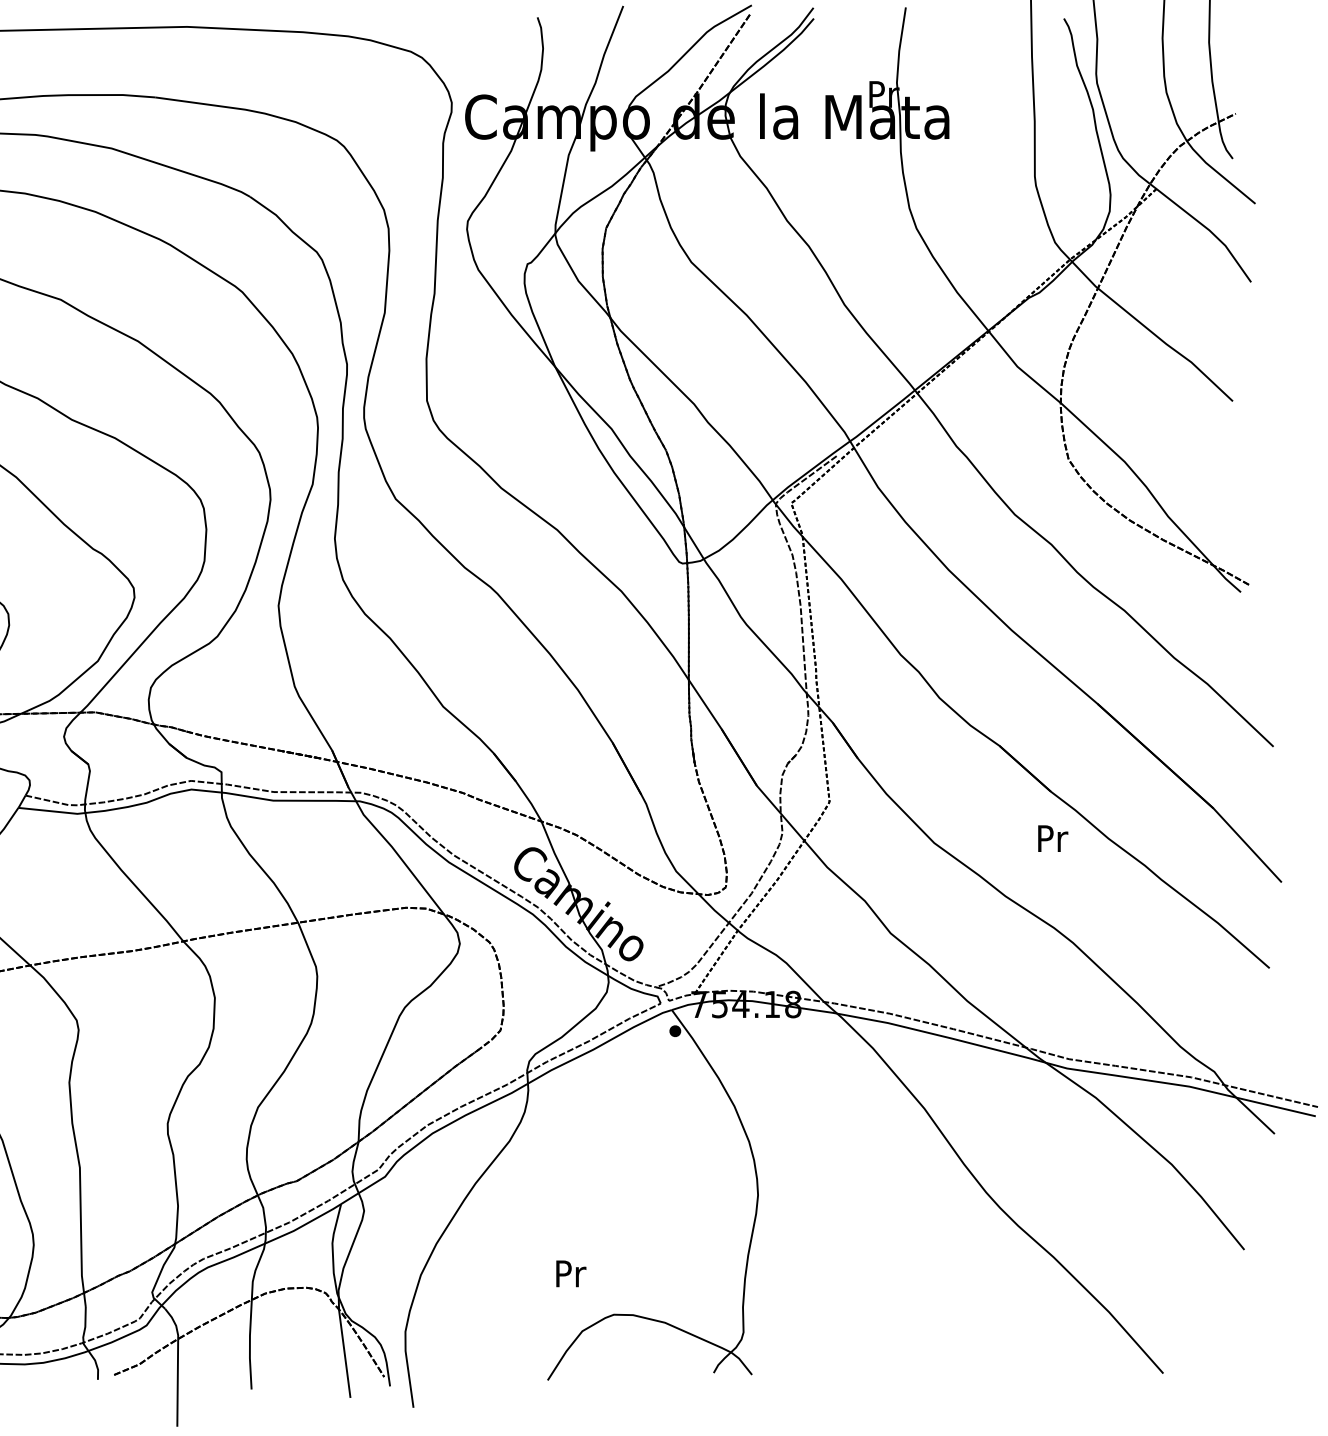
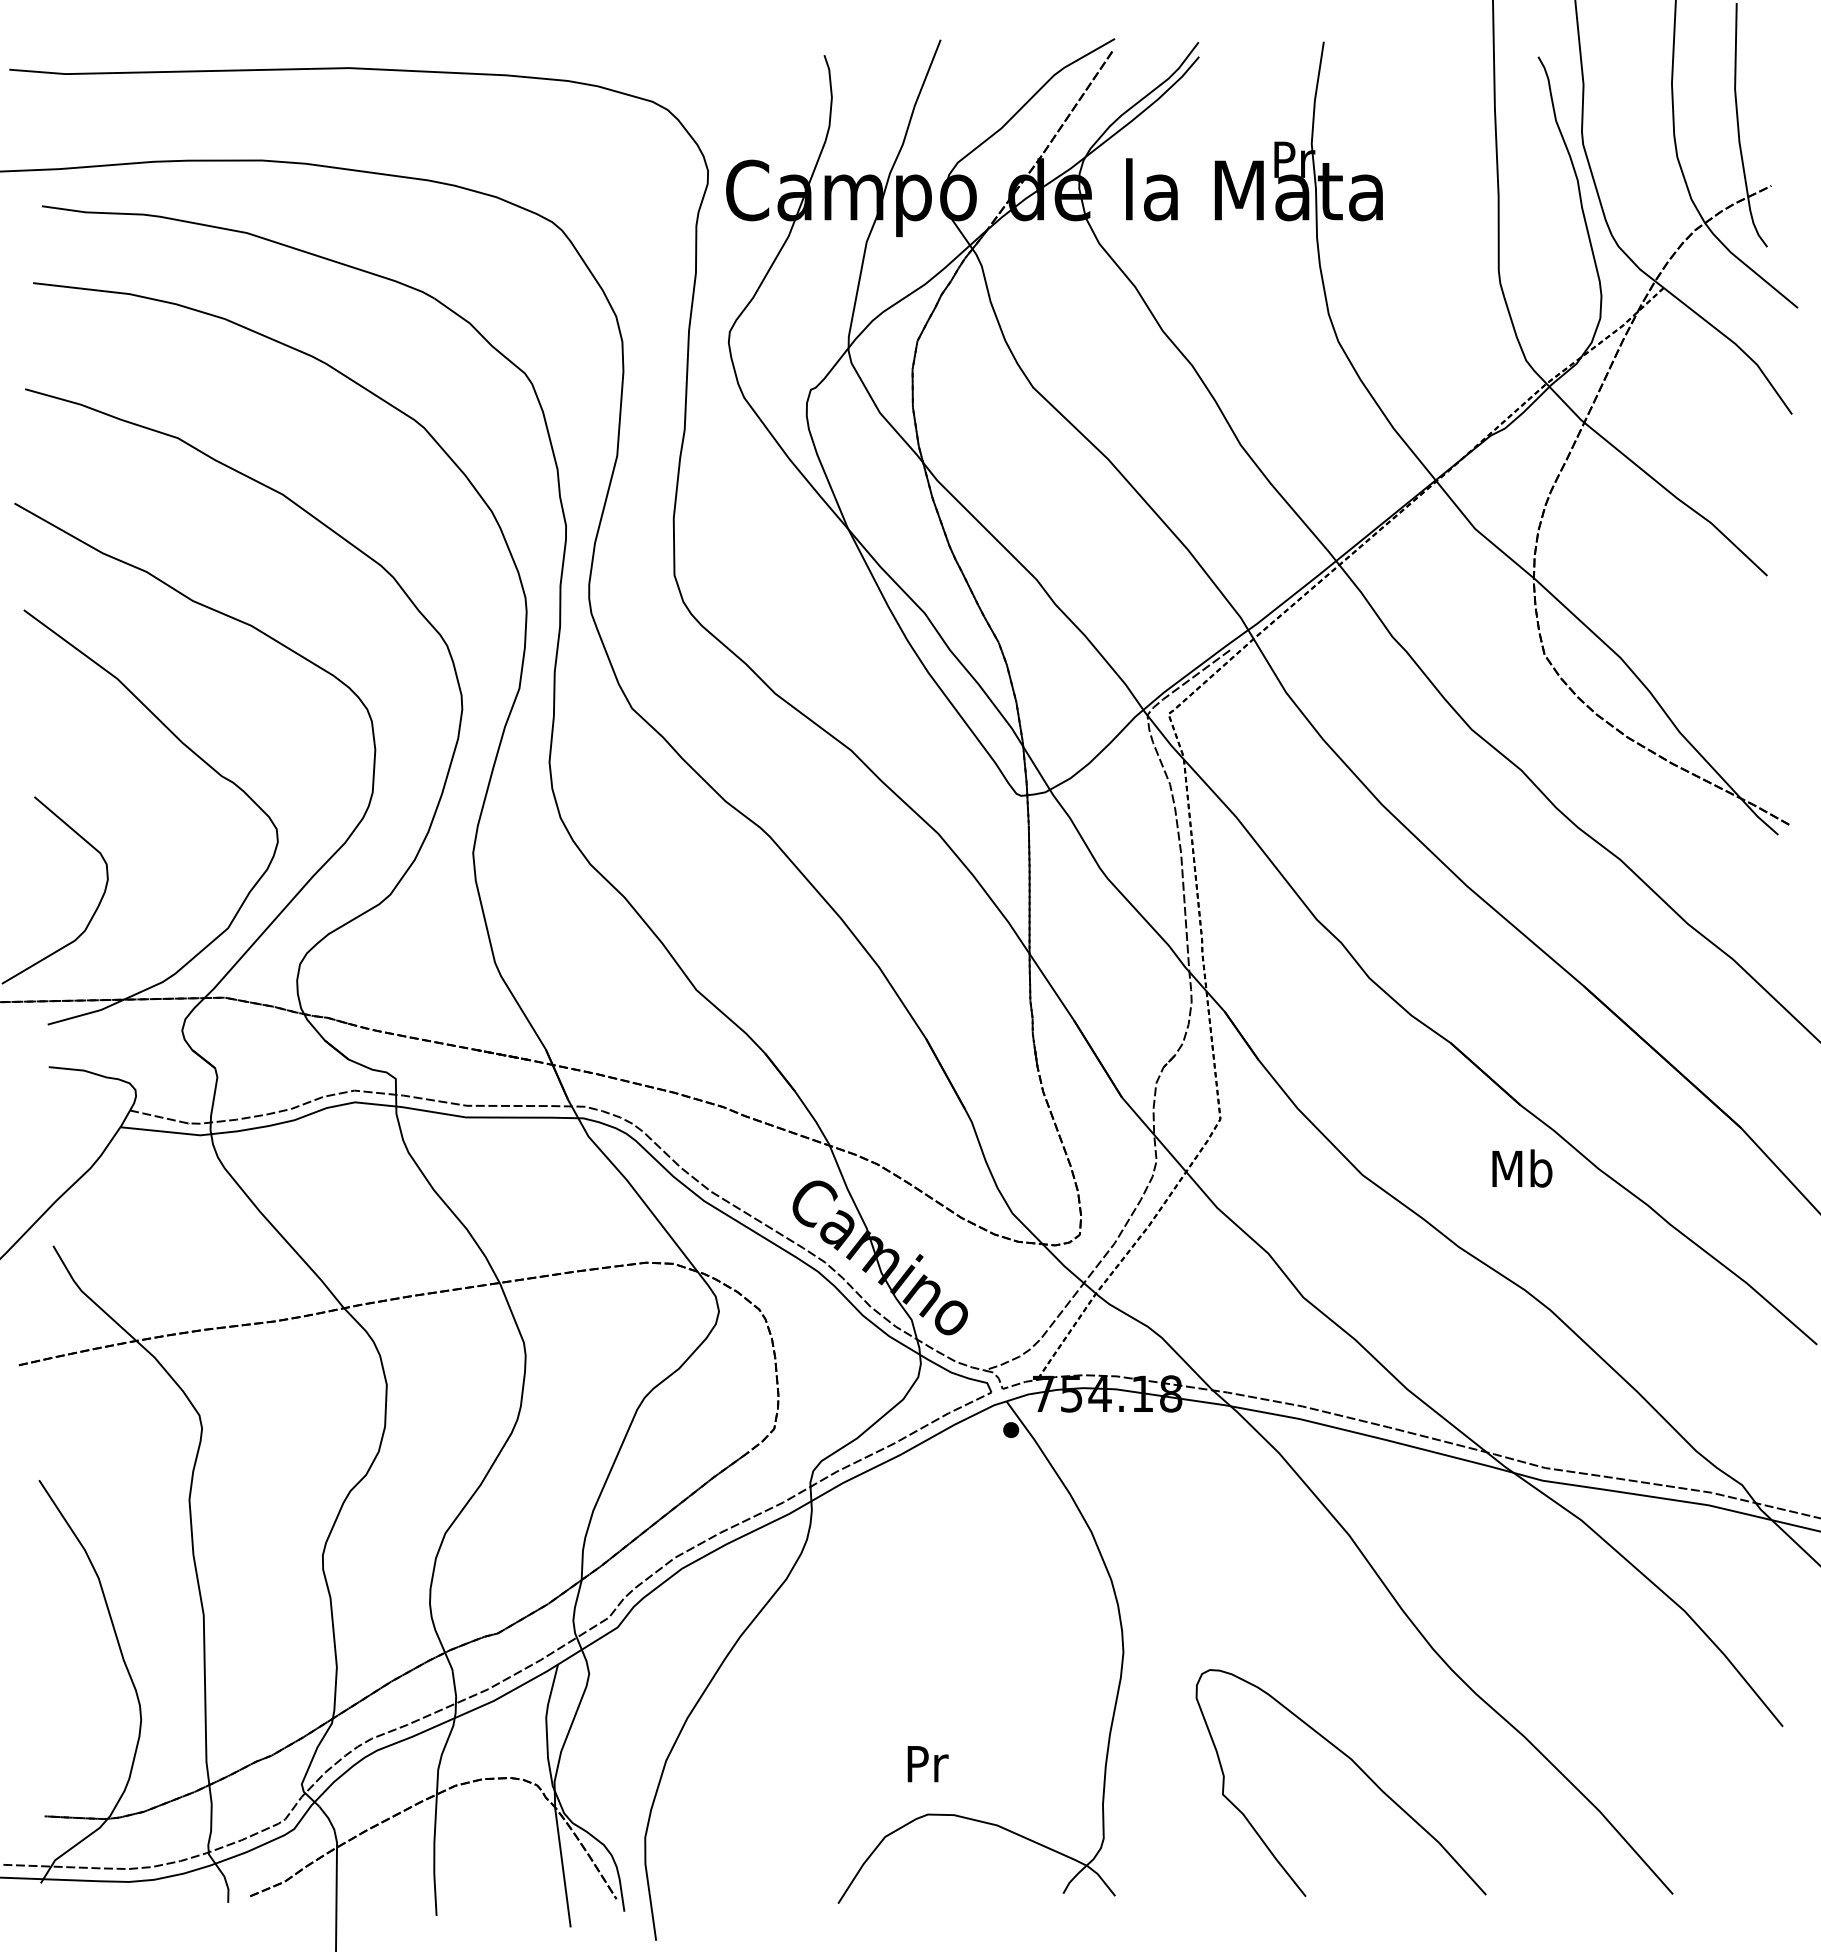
text: (1052, 838) -> (1522, 1168), Pr -> Mb
text: (570, 1274) -> (927, 1764), moved
curve: (930, 1280) -> (1357, 1767), added

